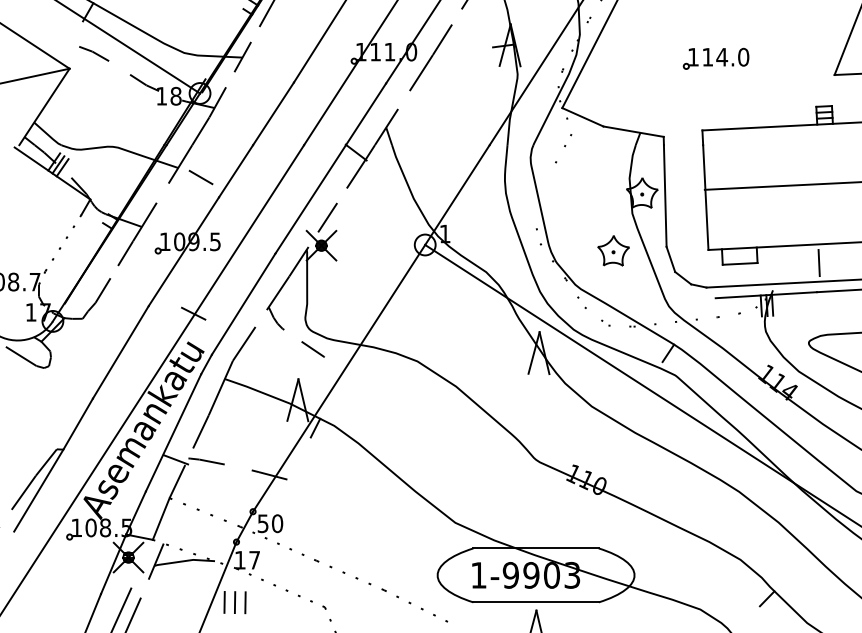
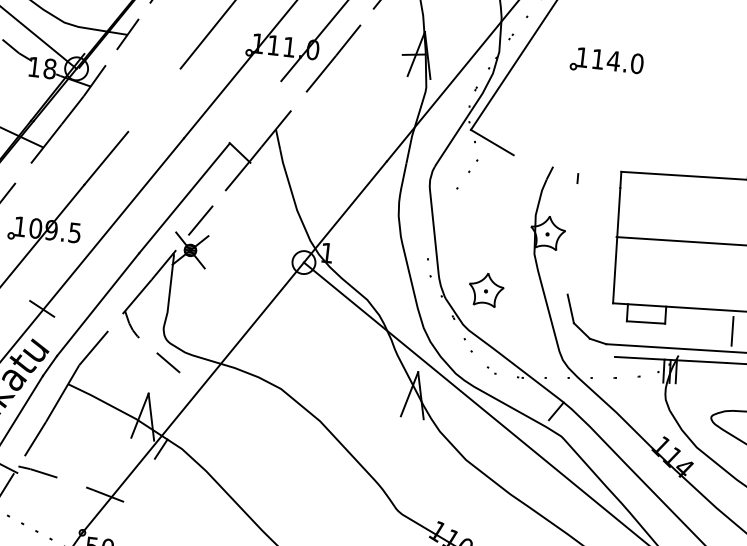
part: (715, 58) -> (606, 61), moved
line: (273, 113) -> (154, 99), removed
line: (366, 114) -> (256, 112), removed
line: (633, 131) -> (545, 164), removed
line: (200, 177) -> (66, 160), removed
line: (664, 195) -> (571, 238), removed
part: (613, 250) -> (486, 289), moved

